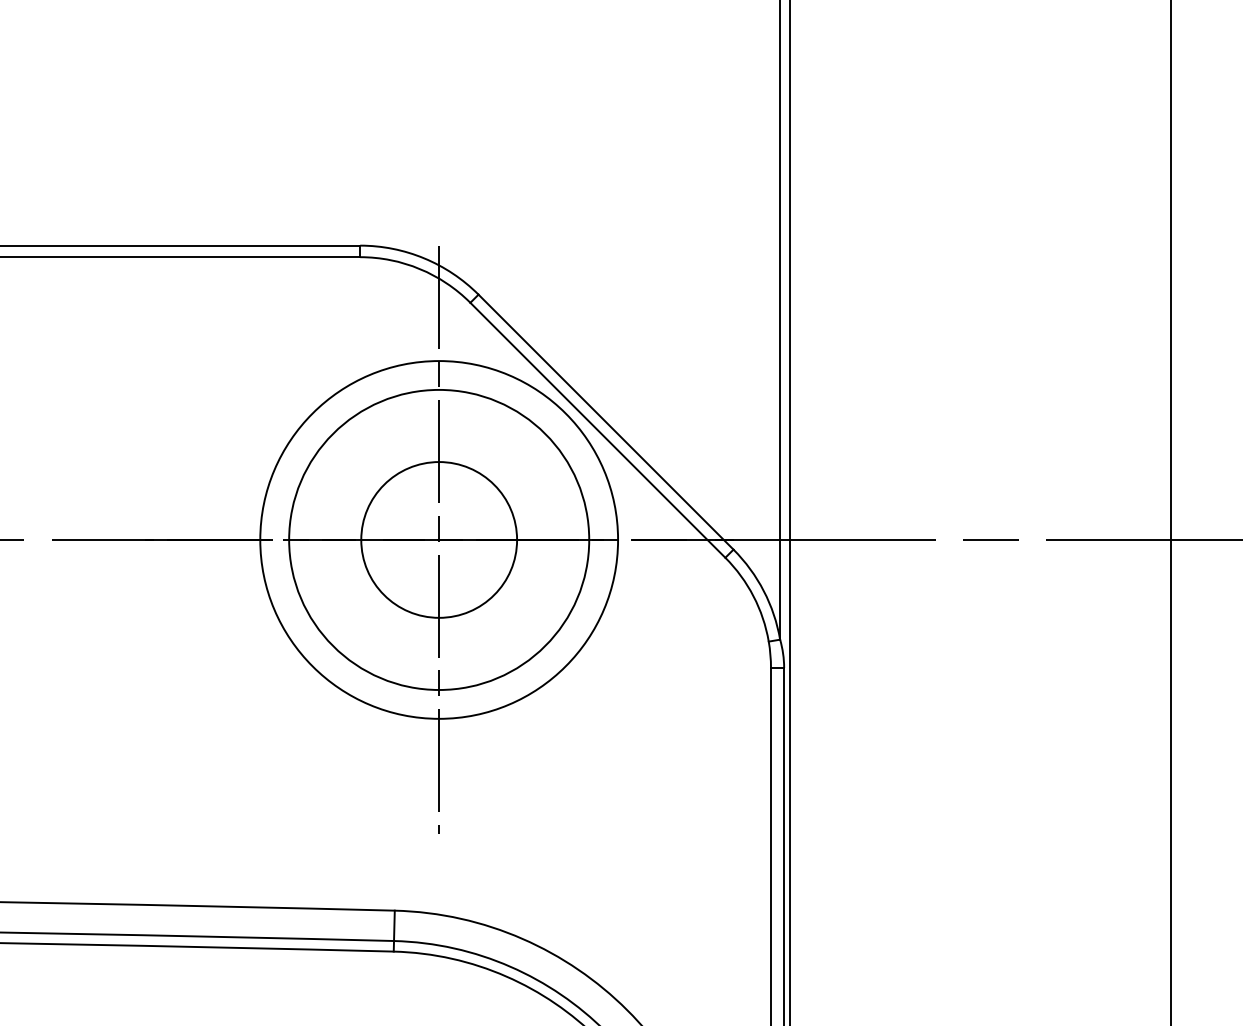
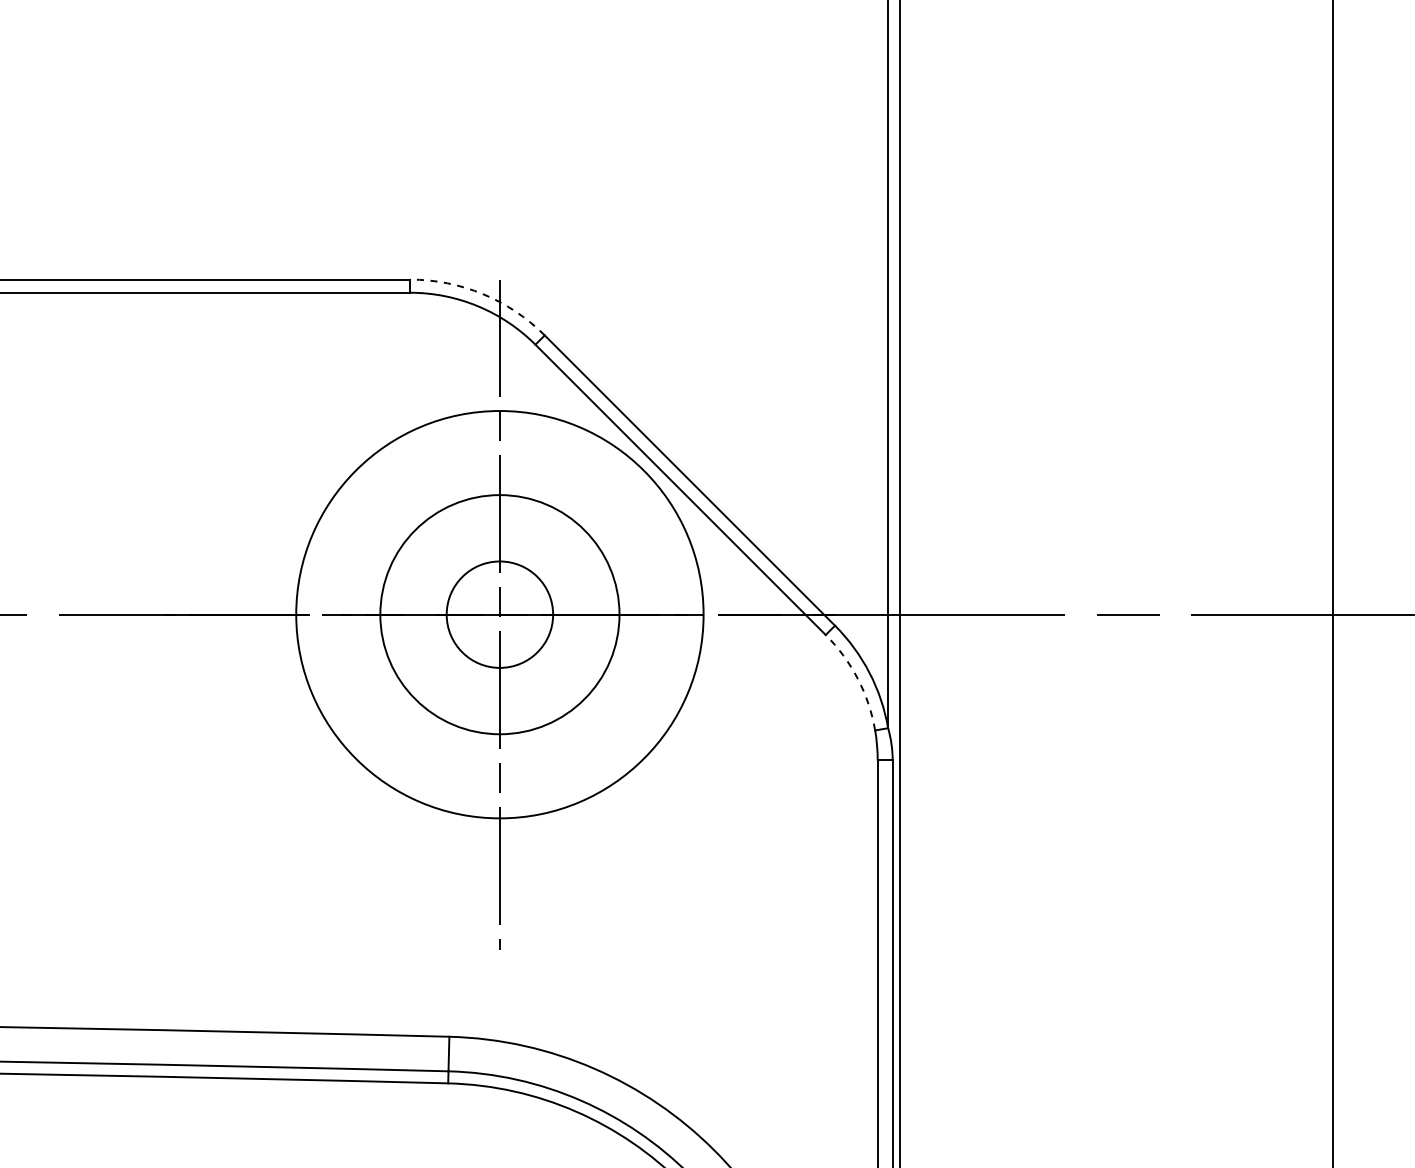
arc: (423, 258) -> (482, 294), solid -> dashed
circle: (438, 539) -> (499, 614), size x0.6
circle: (438, 539) -> (499, 614), size x0.7
arc: (753, 595) -> (857, 678), solid -> dashed

